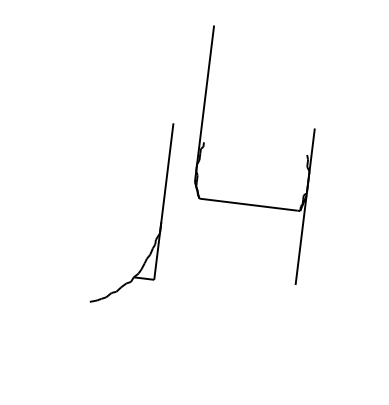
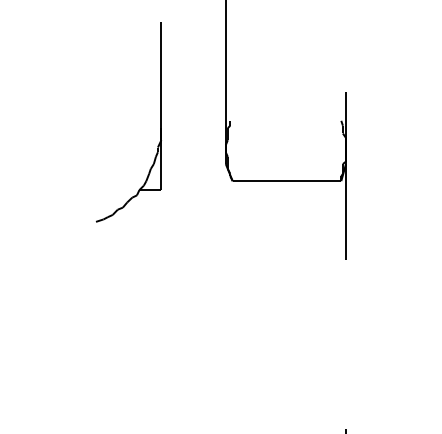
part: (161, 216) -> (160, 122), moved

